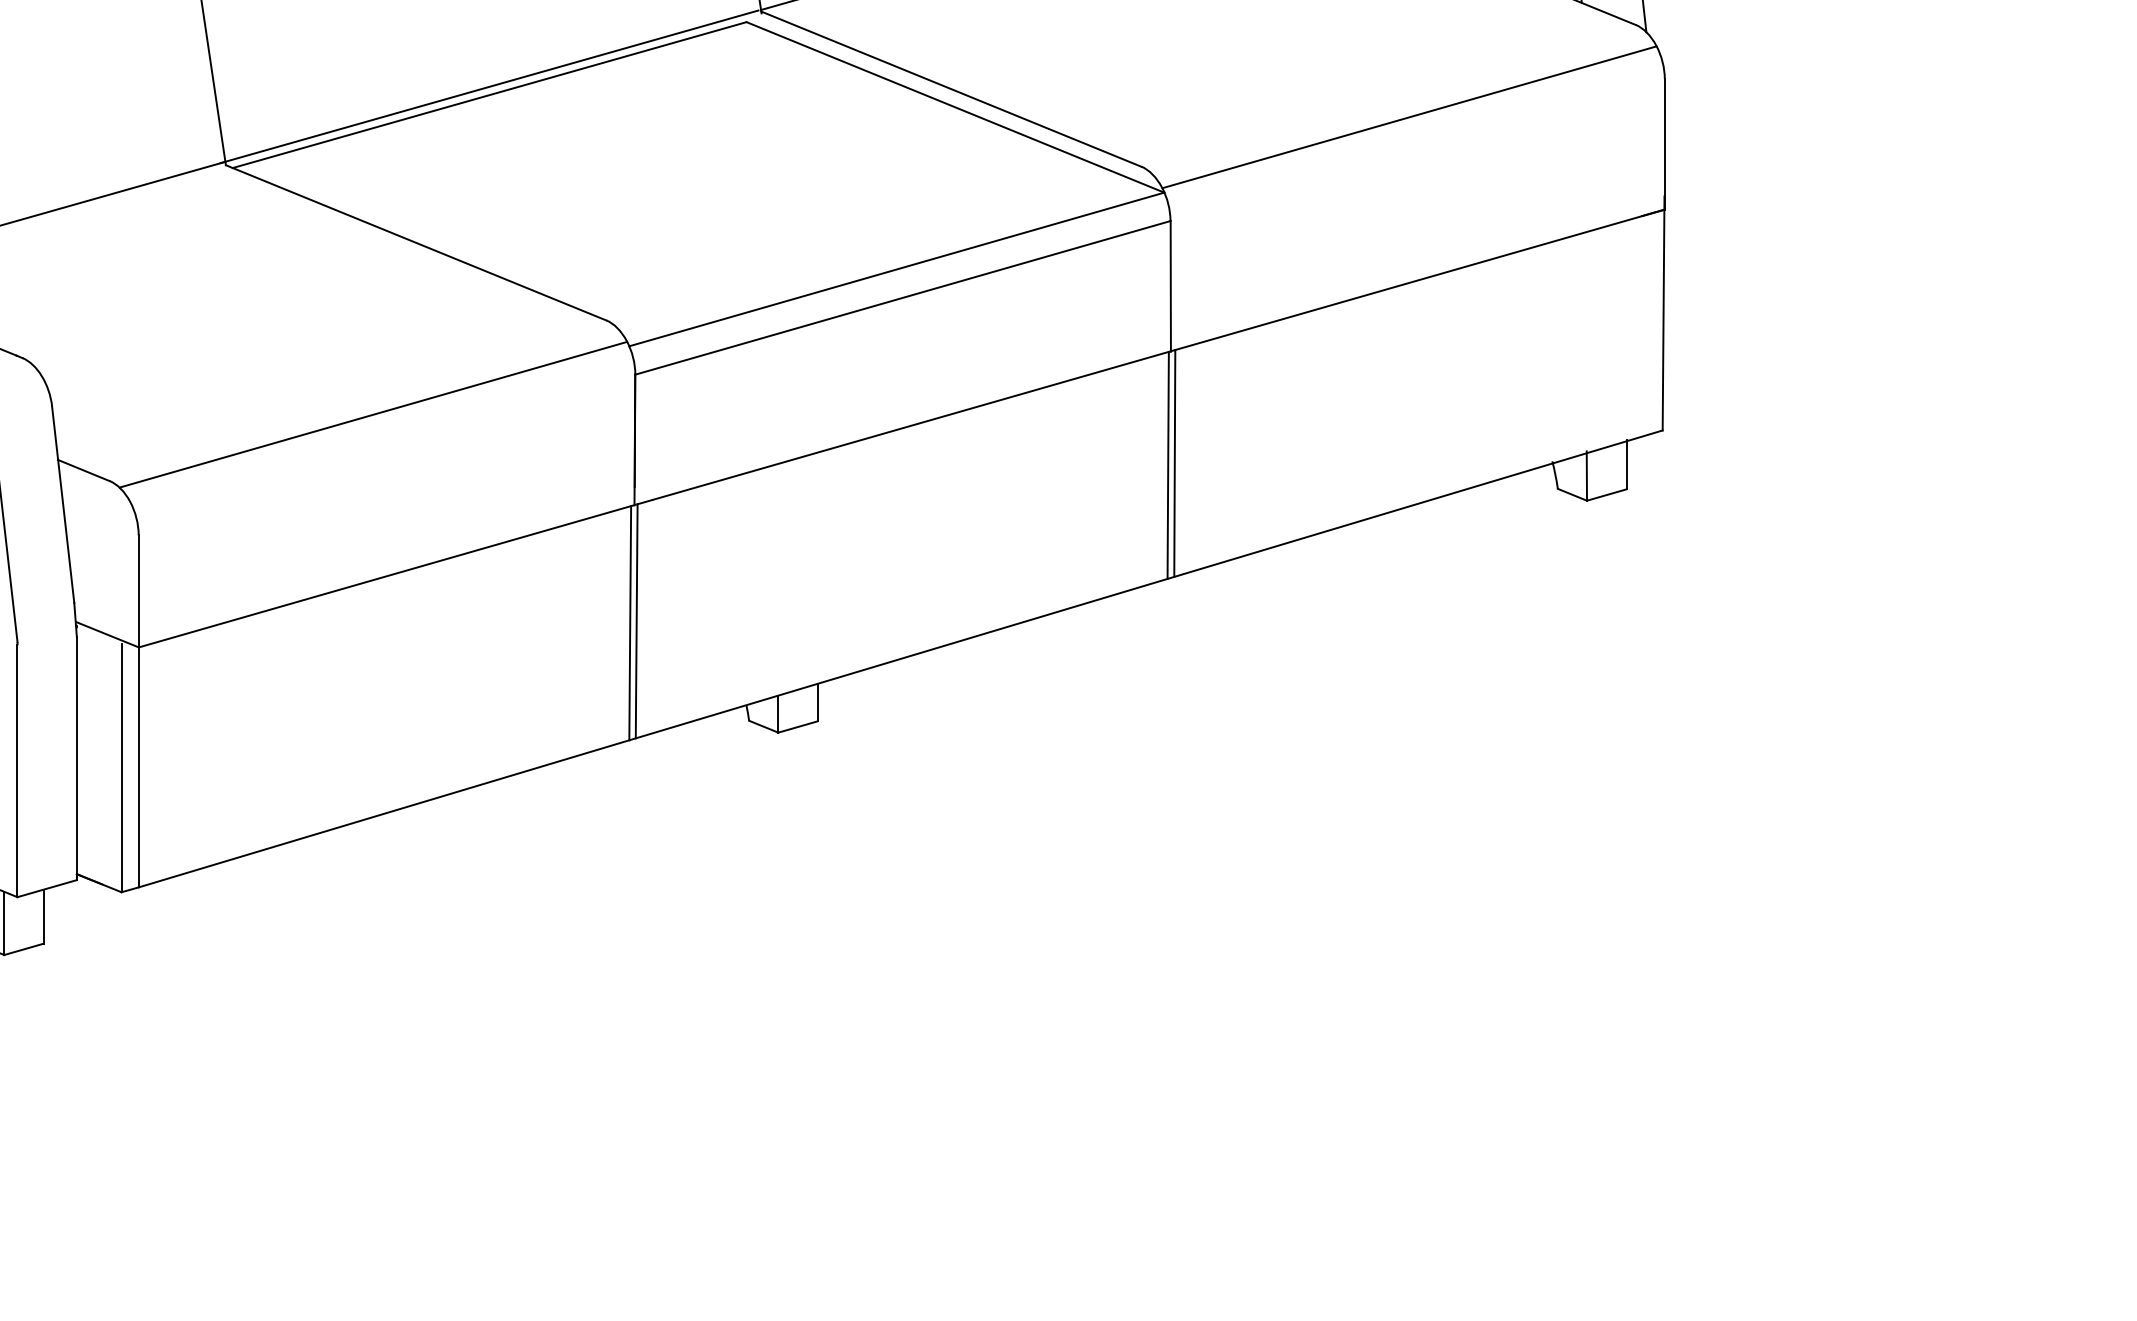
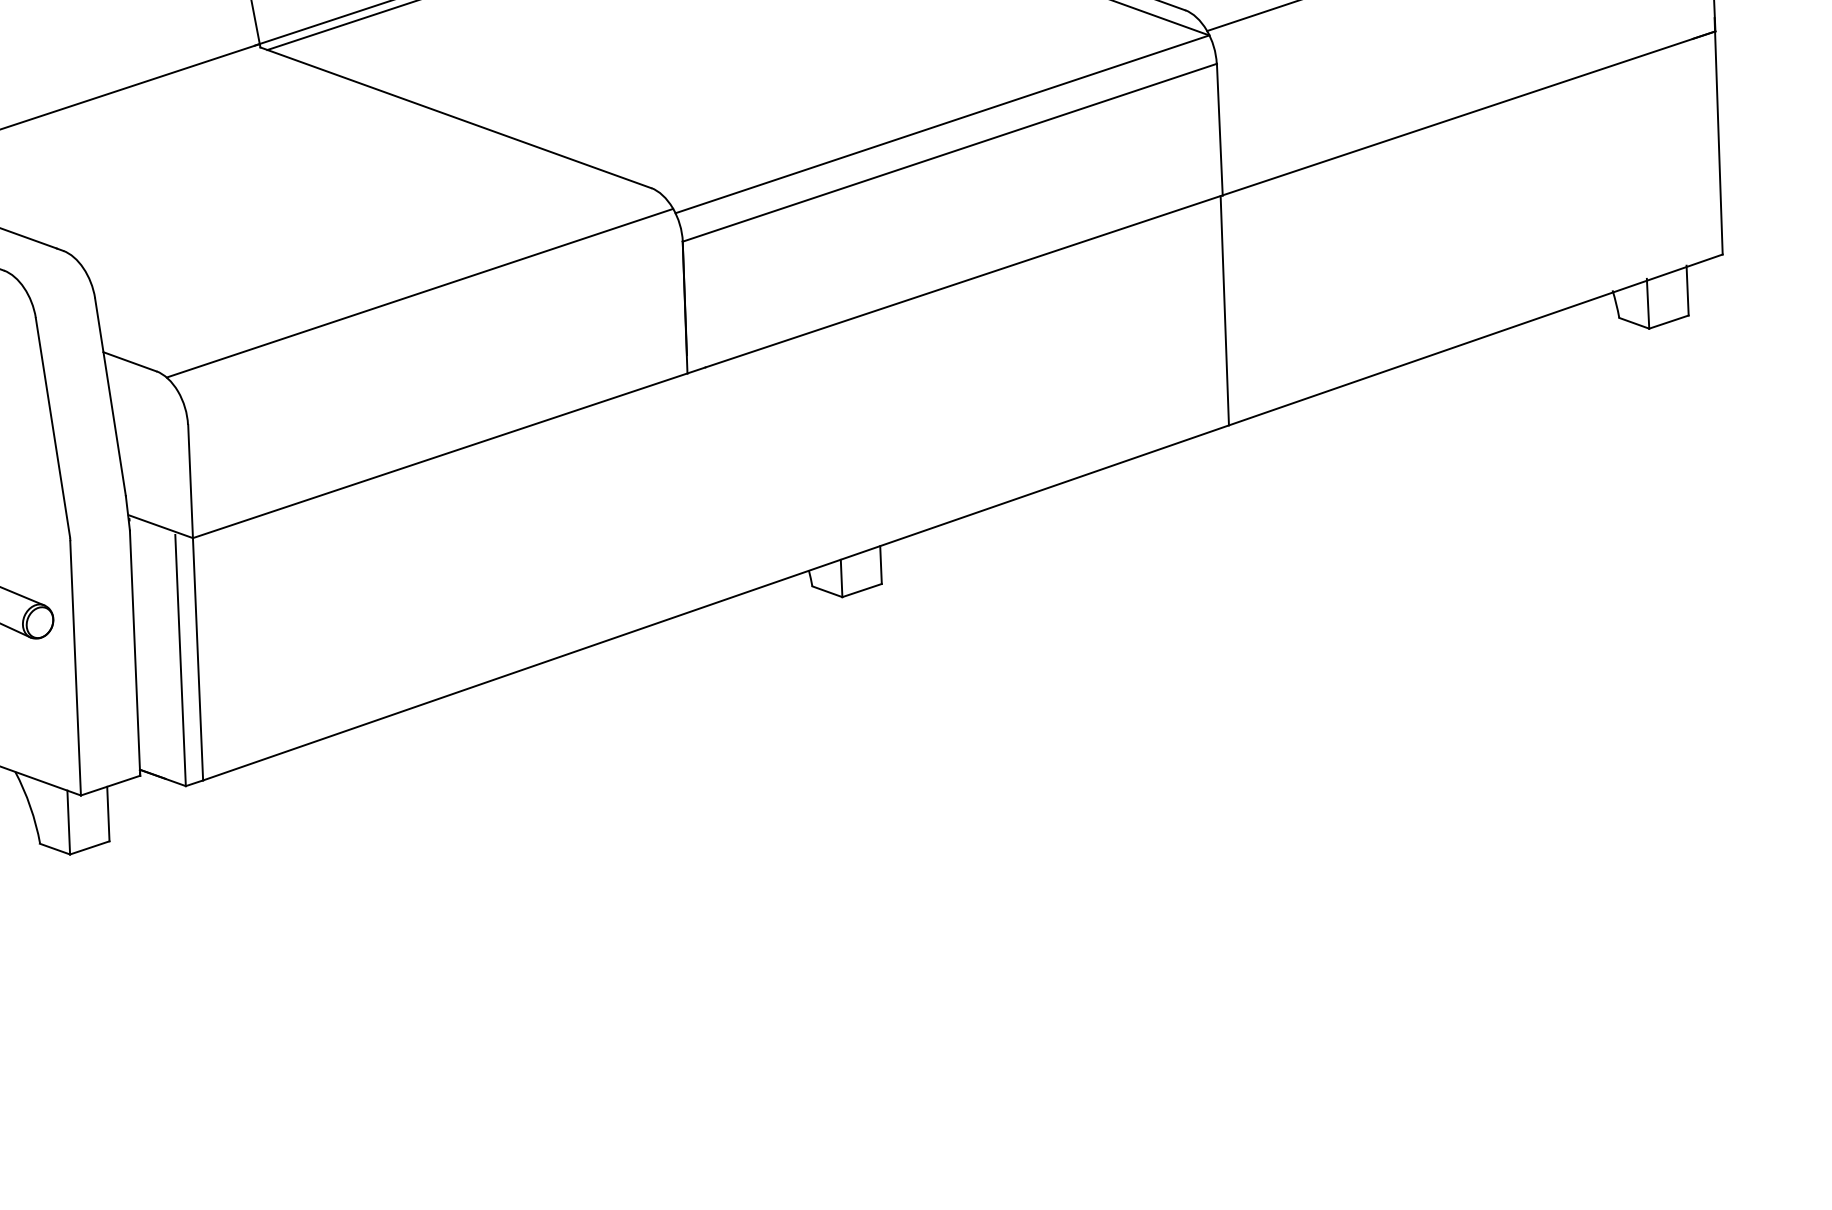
line: (1174, 463) -> (1231, 308), removed
line: (636, 621) -> (694, 490), removed
line: (630, 623) -> (688, 493), removed

